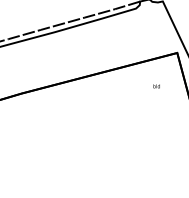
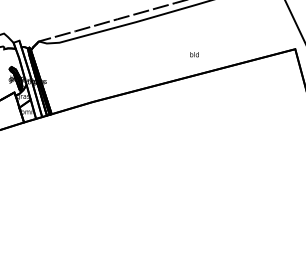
text: (156, 86) -> (194, 54), moved

